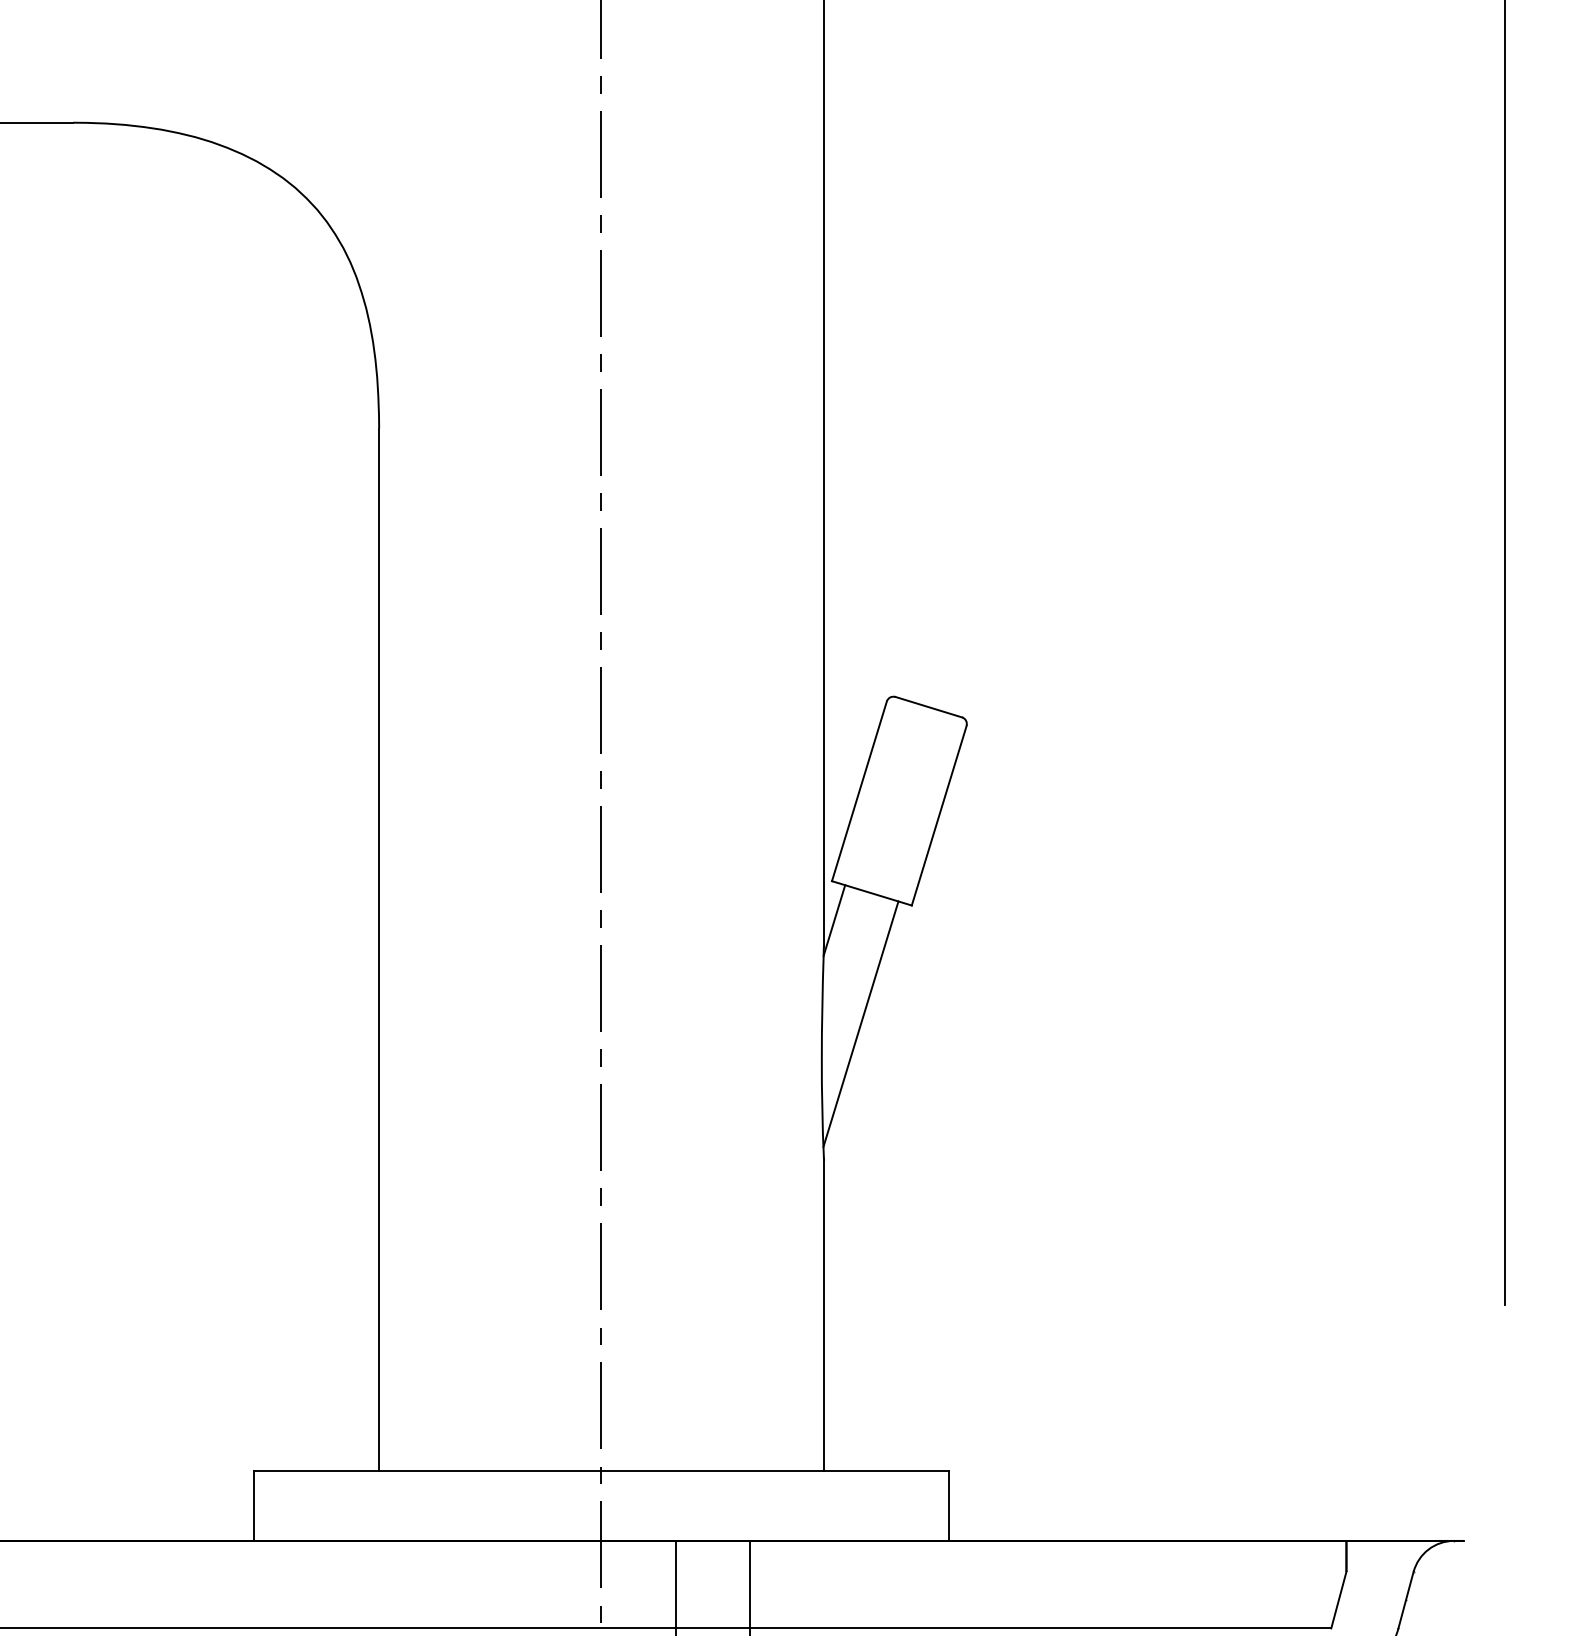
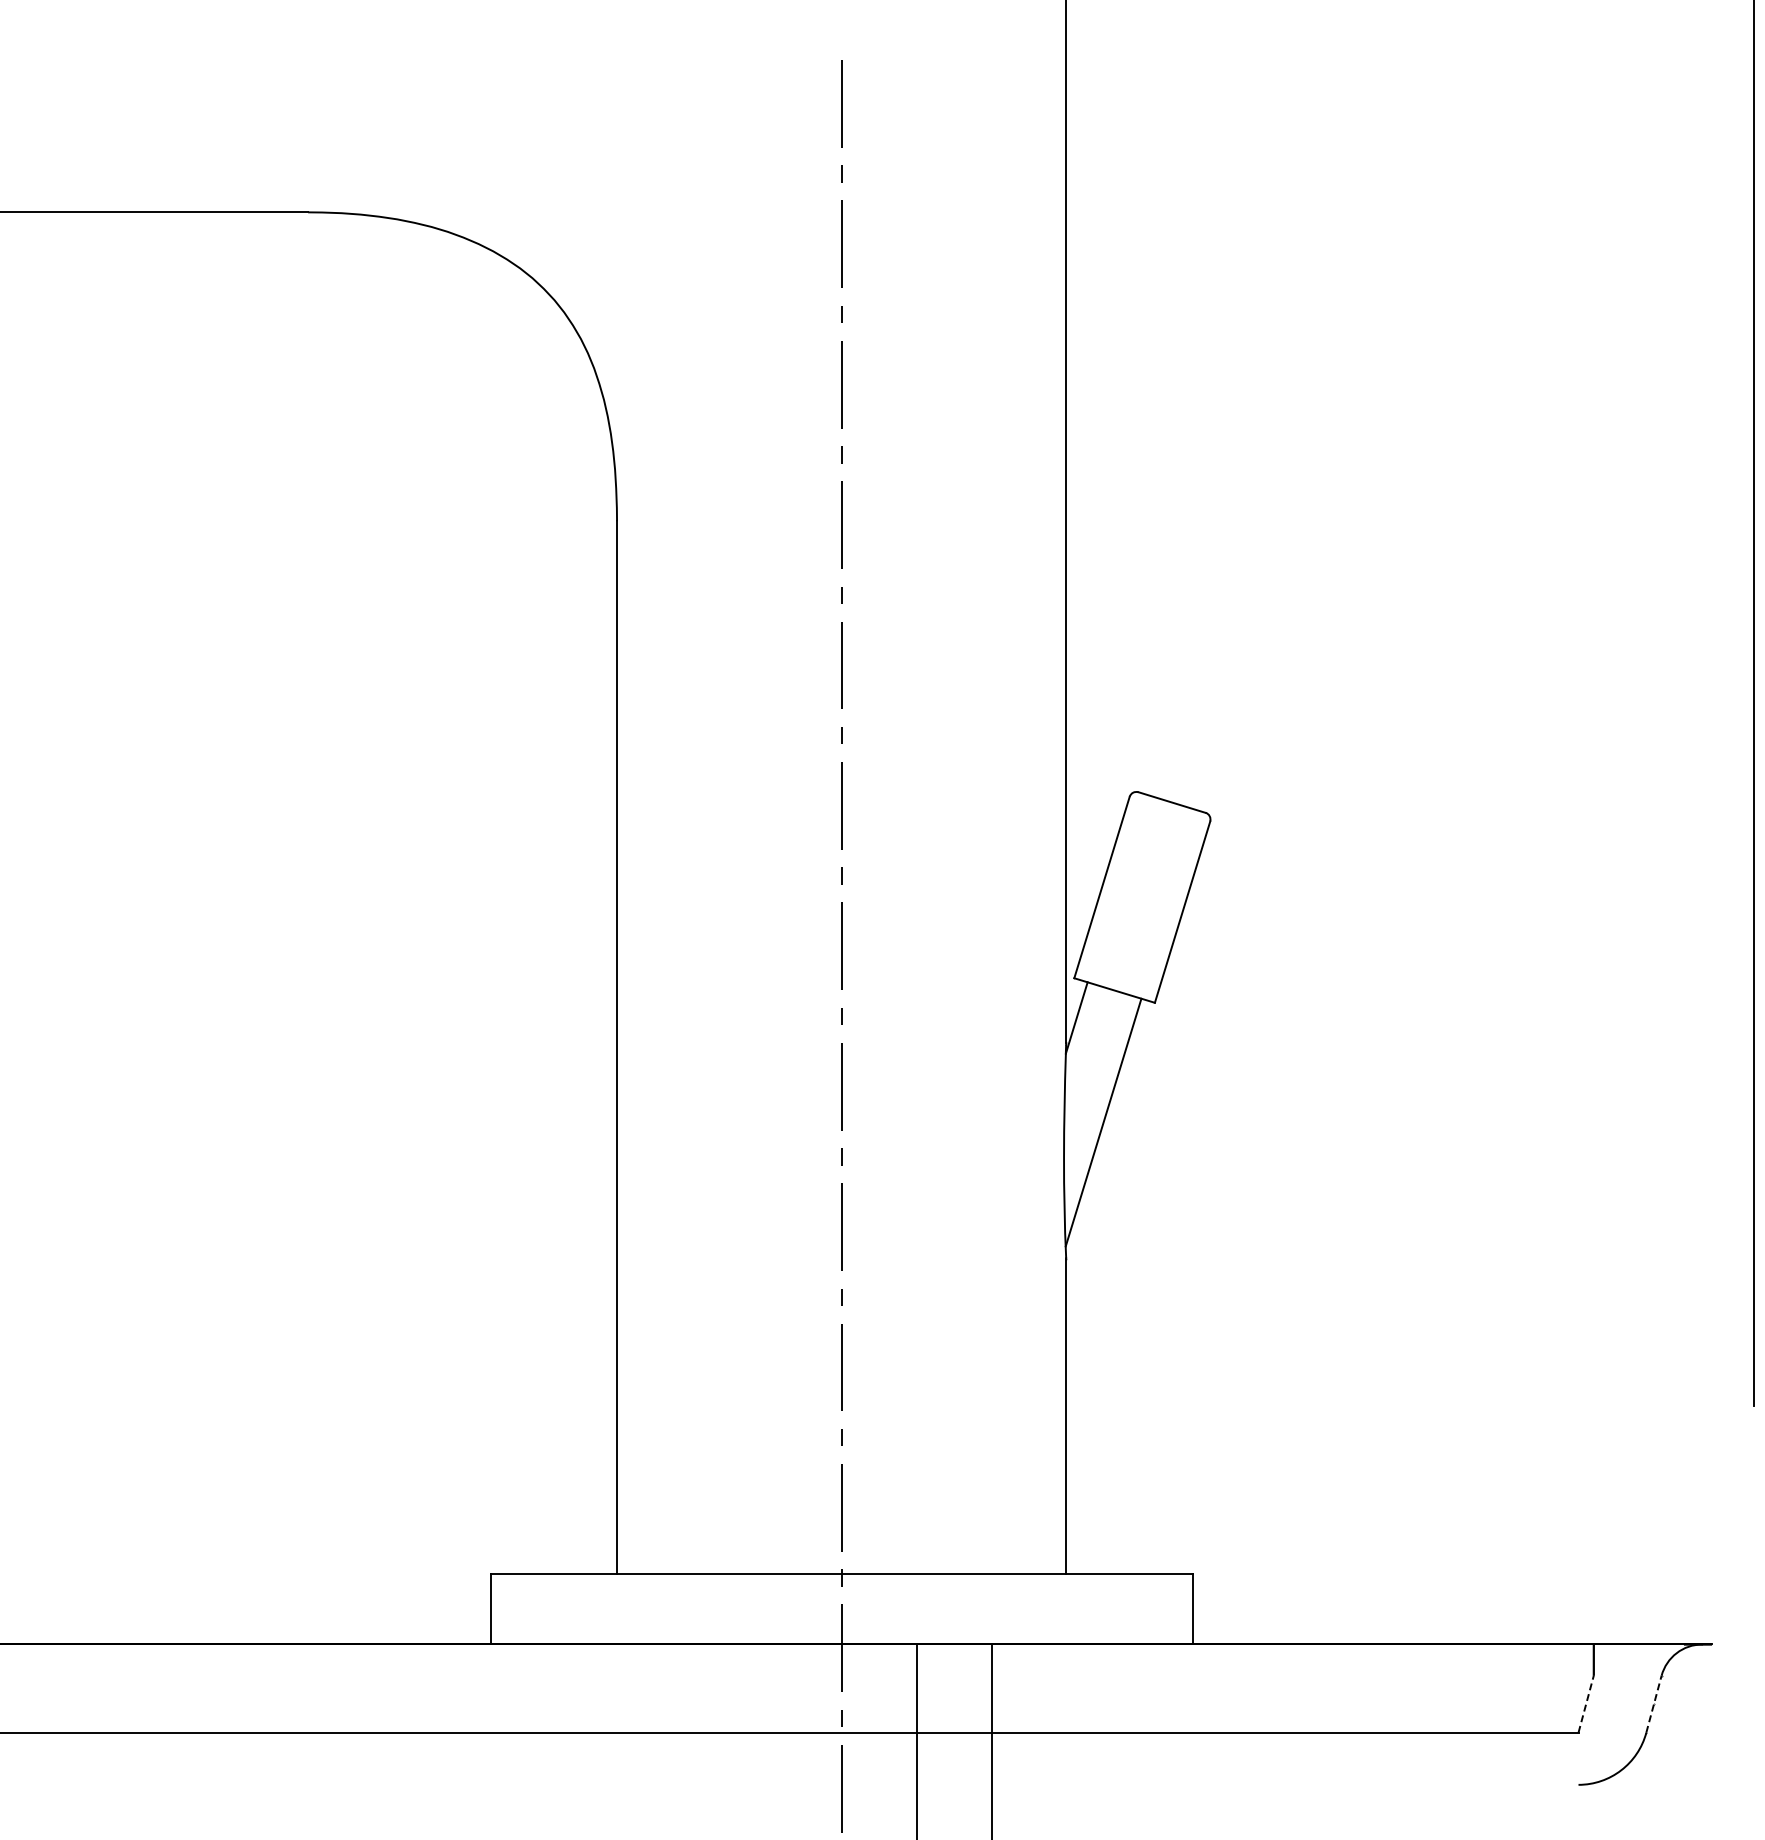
line: (1339, 1600) -> (1586, 1704), solid -> dashed
line: (1405, 1600) -> (1653, 1704), solid -> dashed

